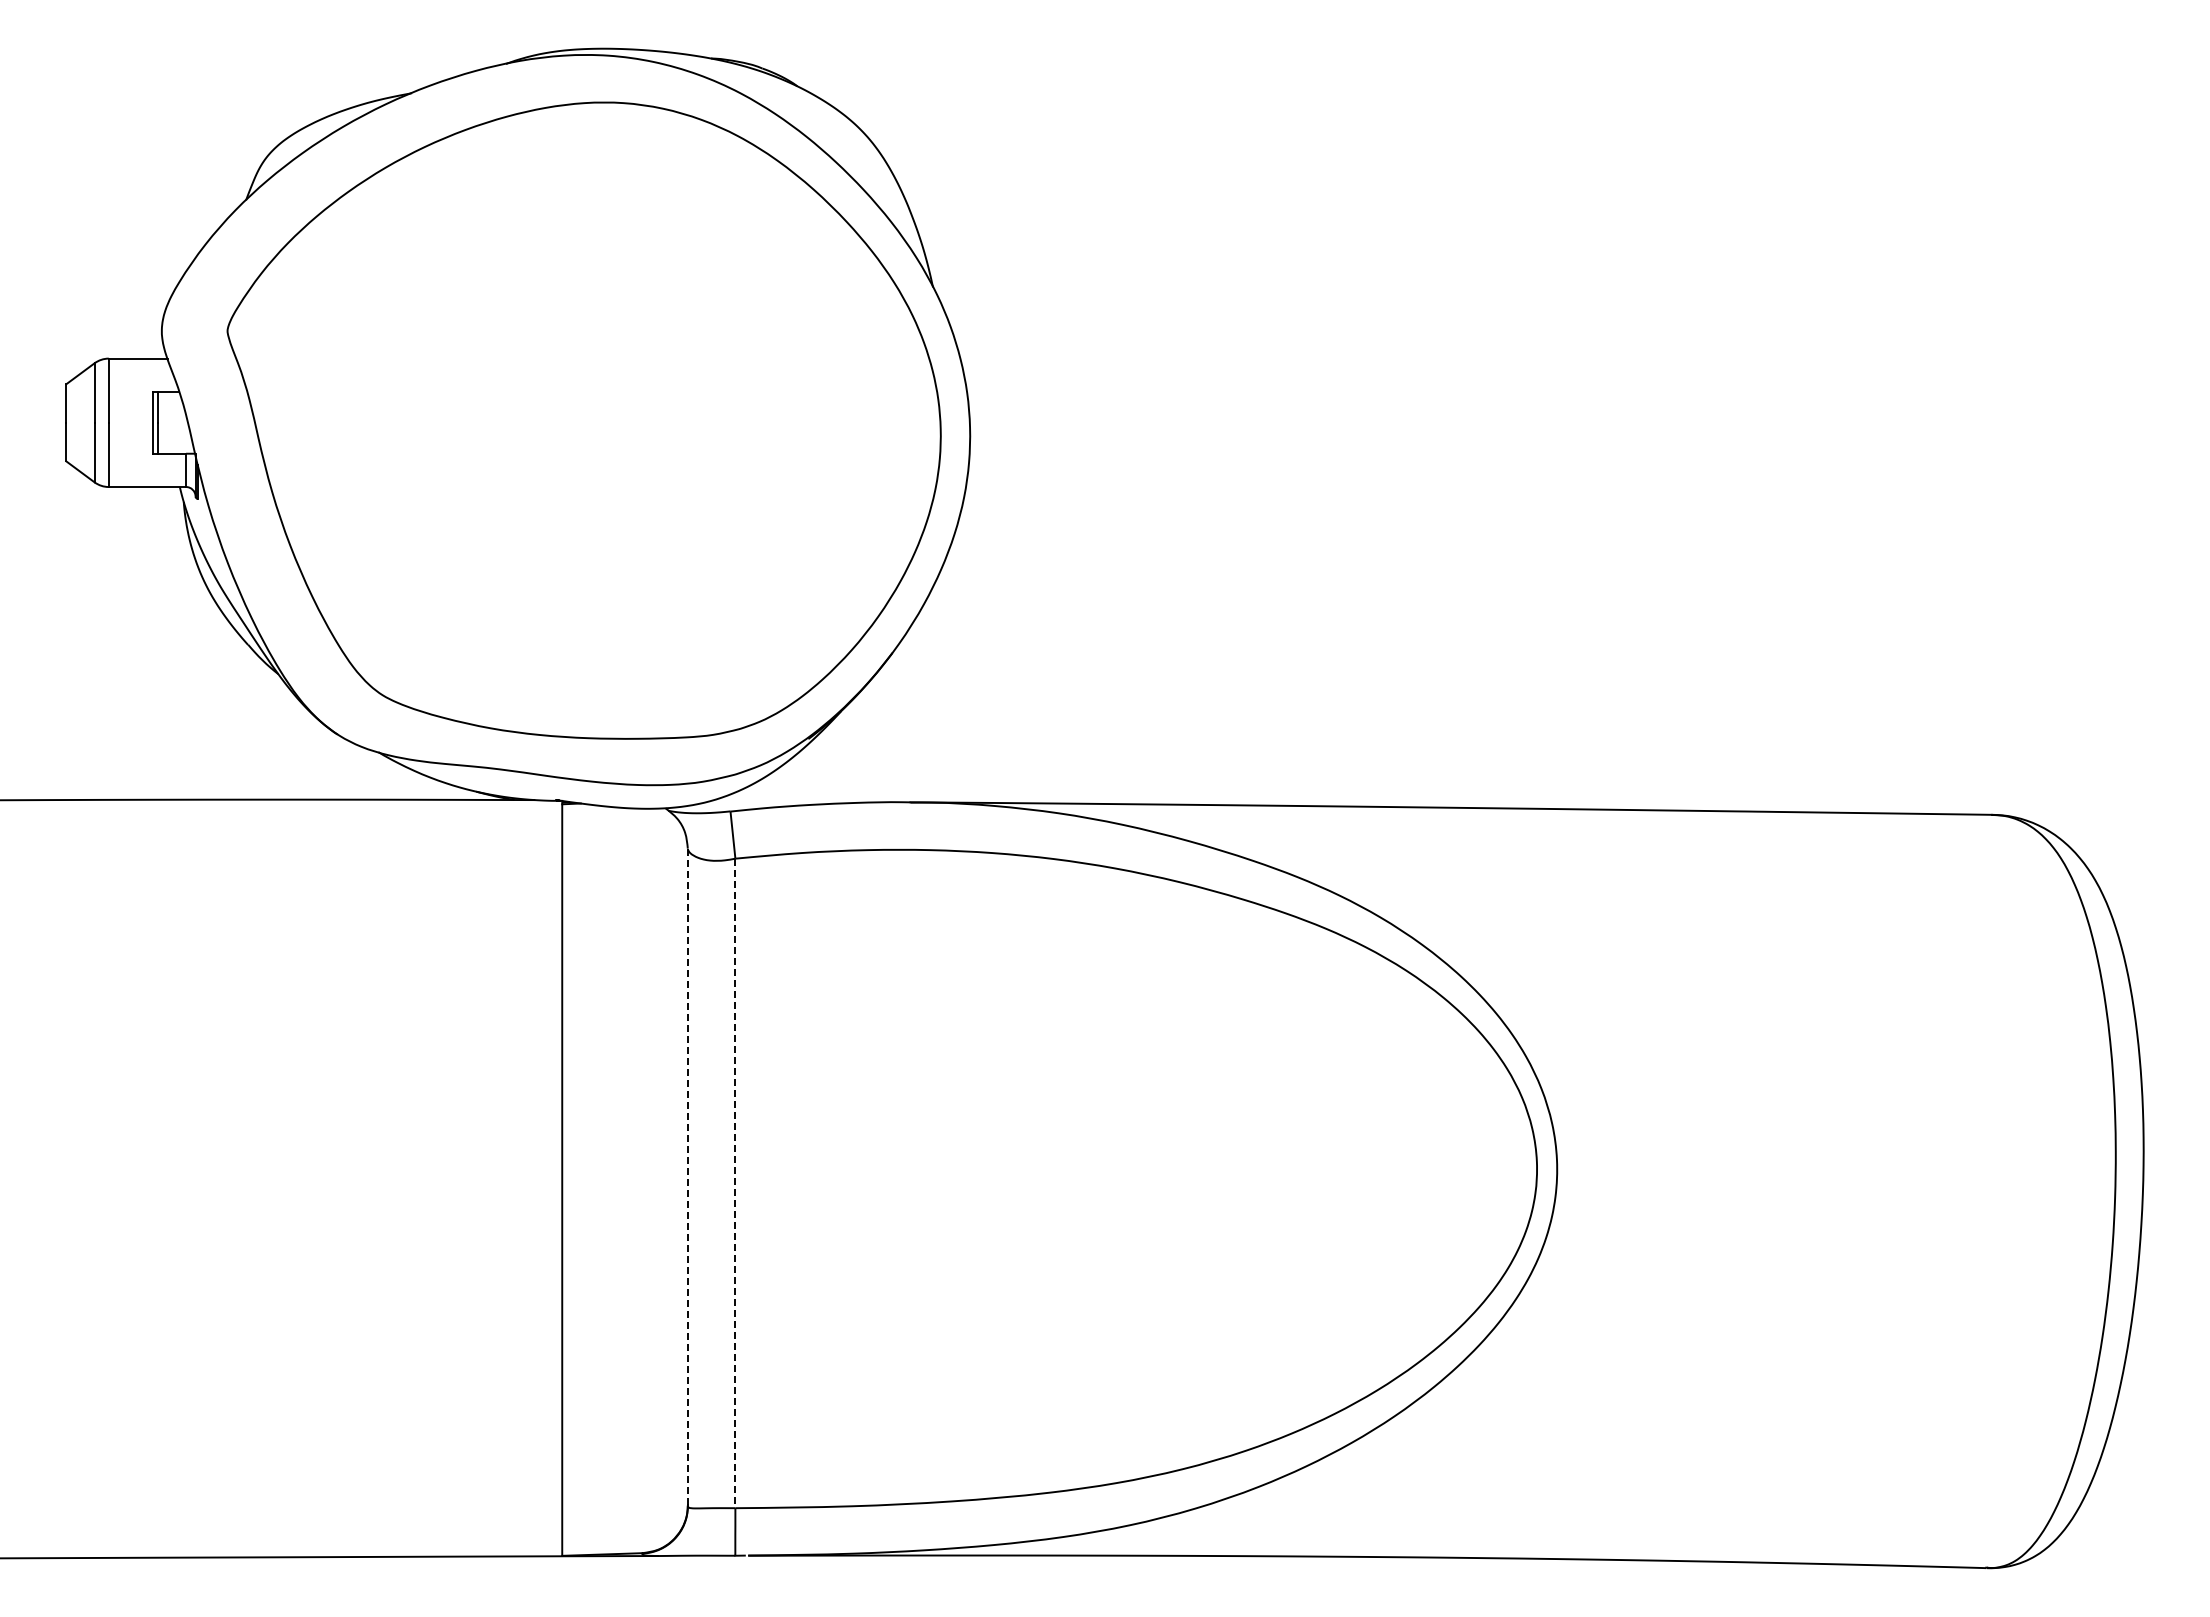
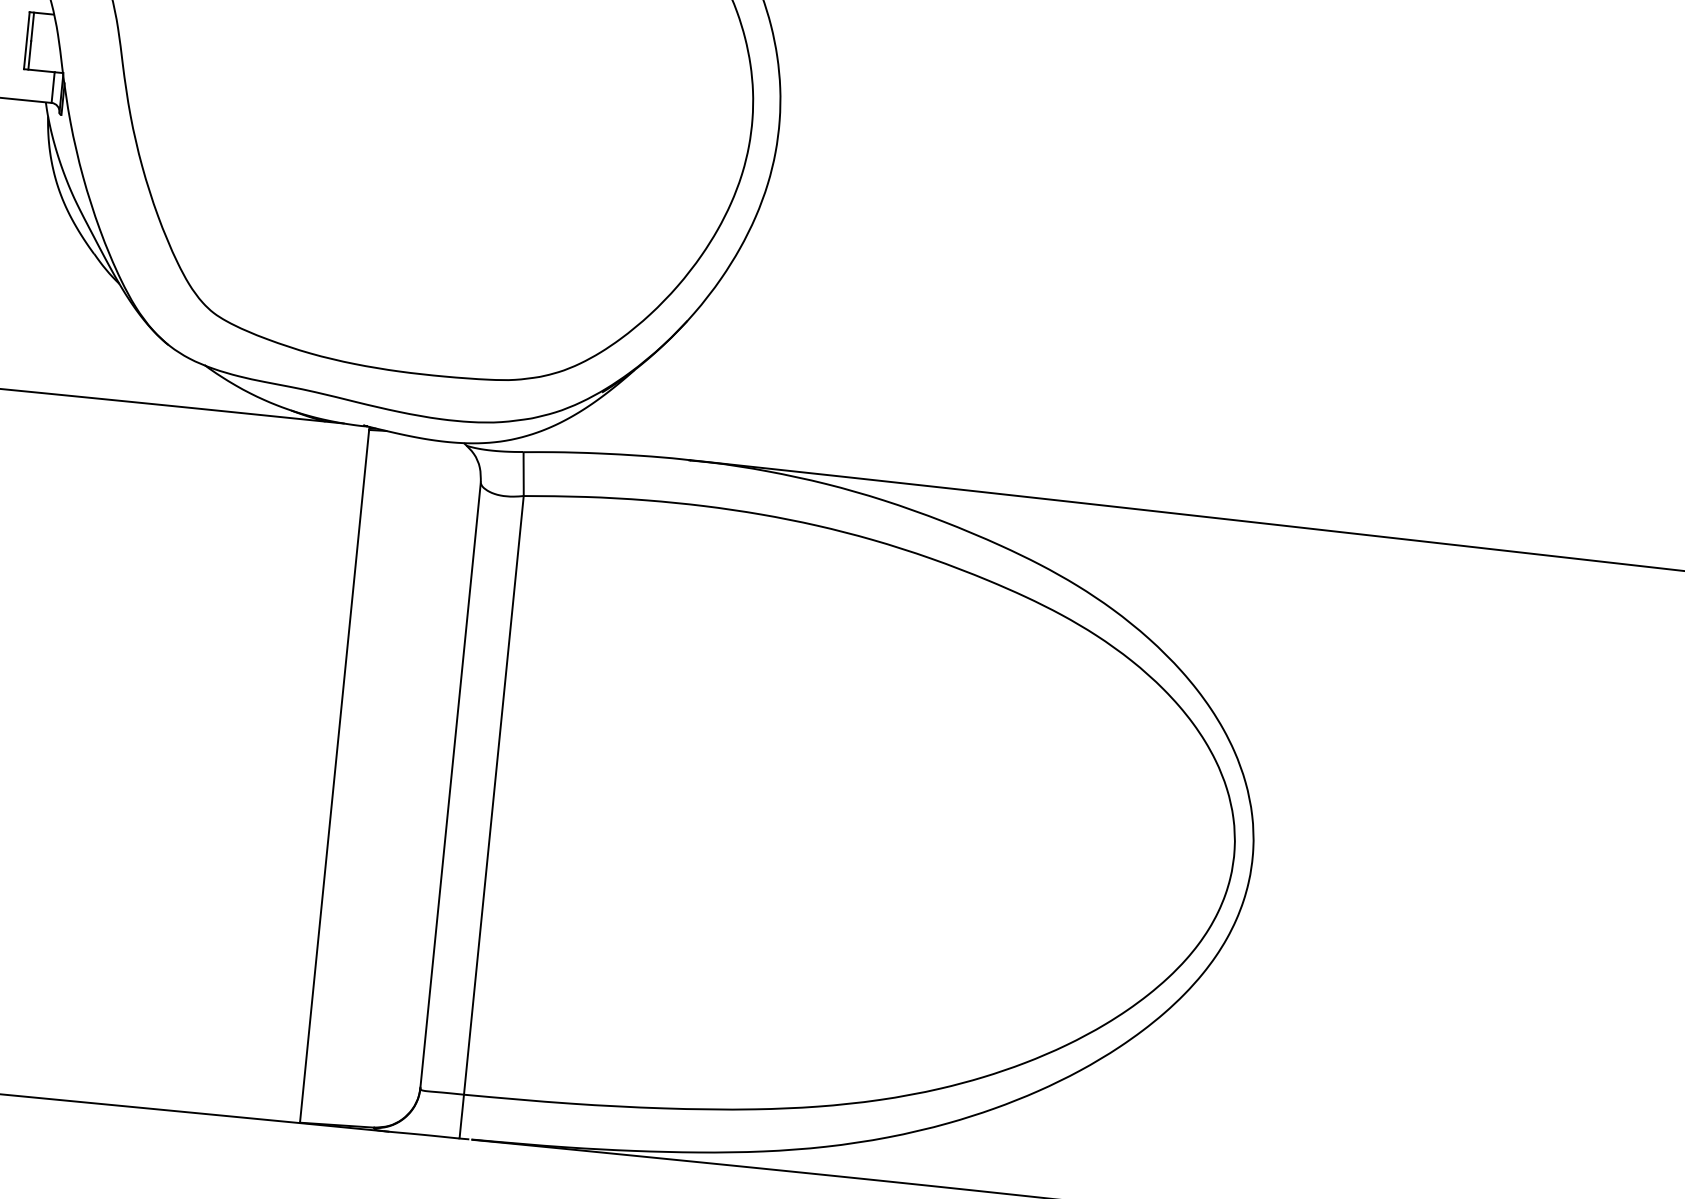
line: (687, 1177) -> (450, 785), dashed -> solid
line: (735, 1183) -> (493, 795), dashed -> solid

